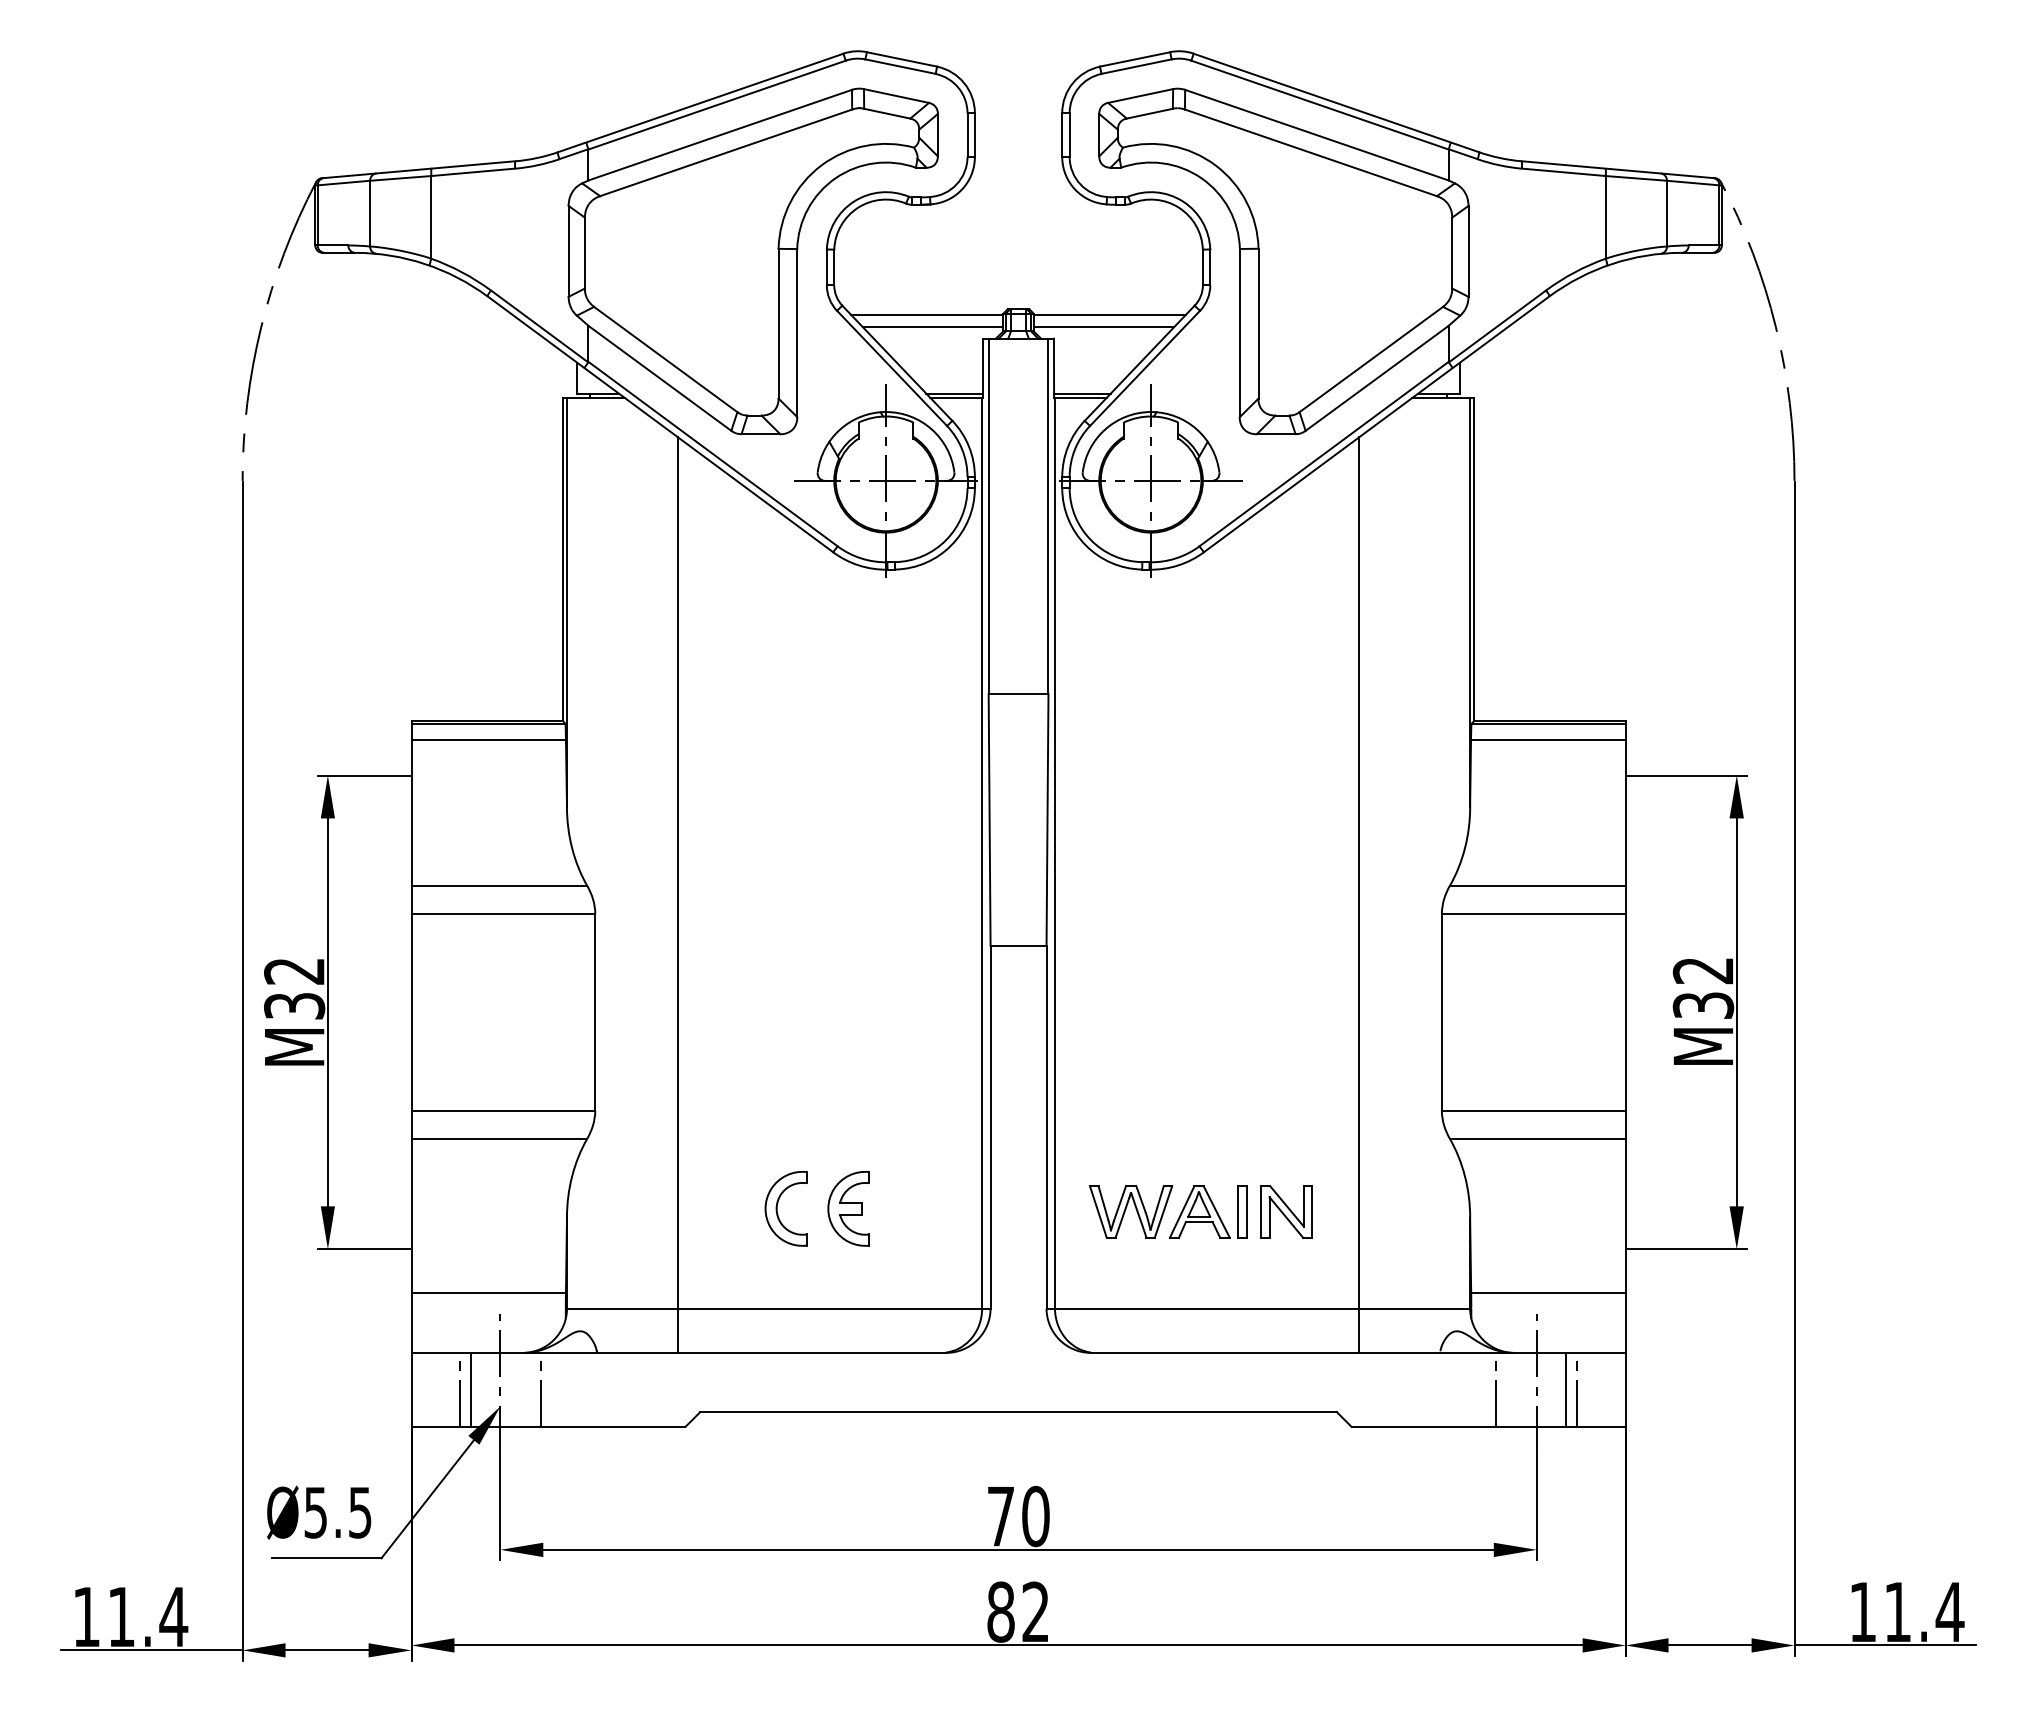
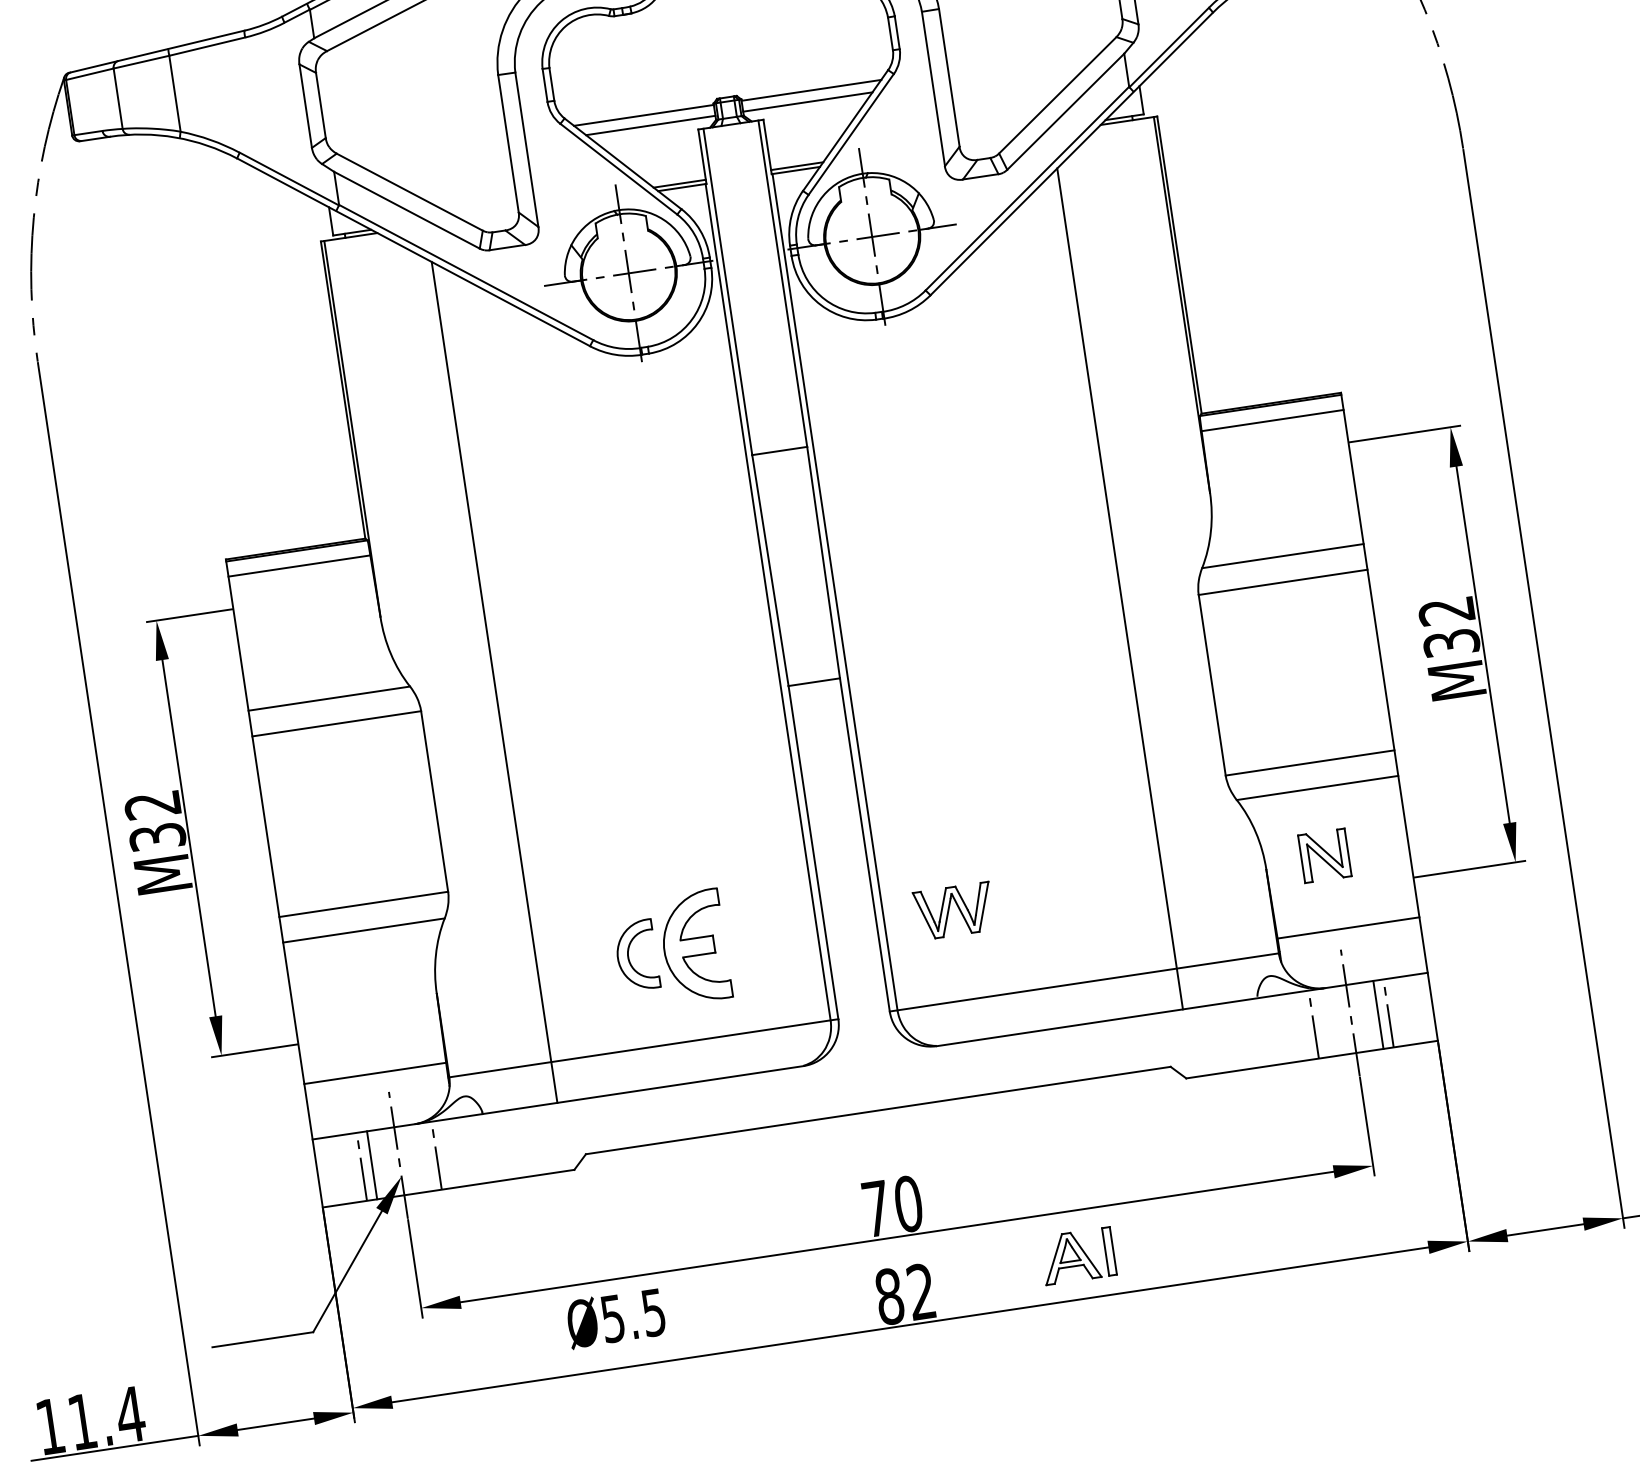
part: (848, 1208) -> (694, 946), size x1.6
part: (1207, 1211) -> (1077, 1255), moved
part: (1286, 1211) -> (1324, 855), moved
text: (319, 1512) -> (616, 1318), moved

